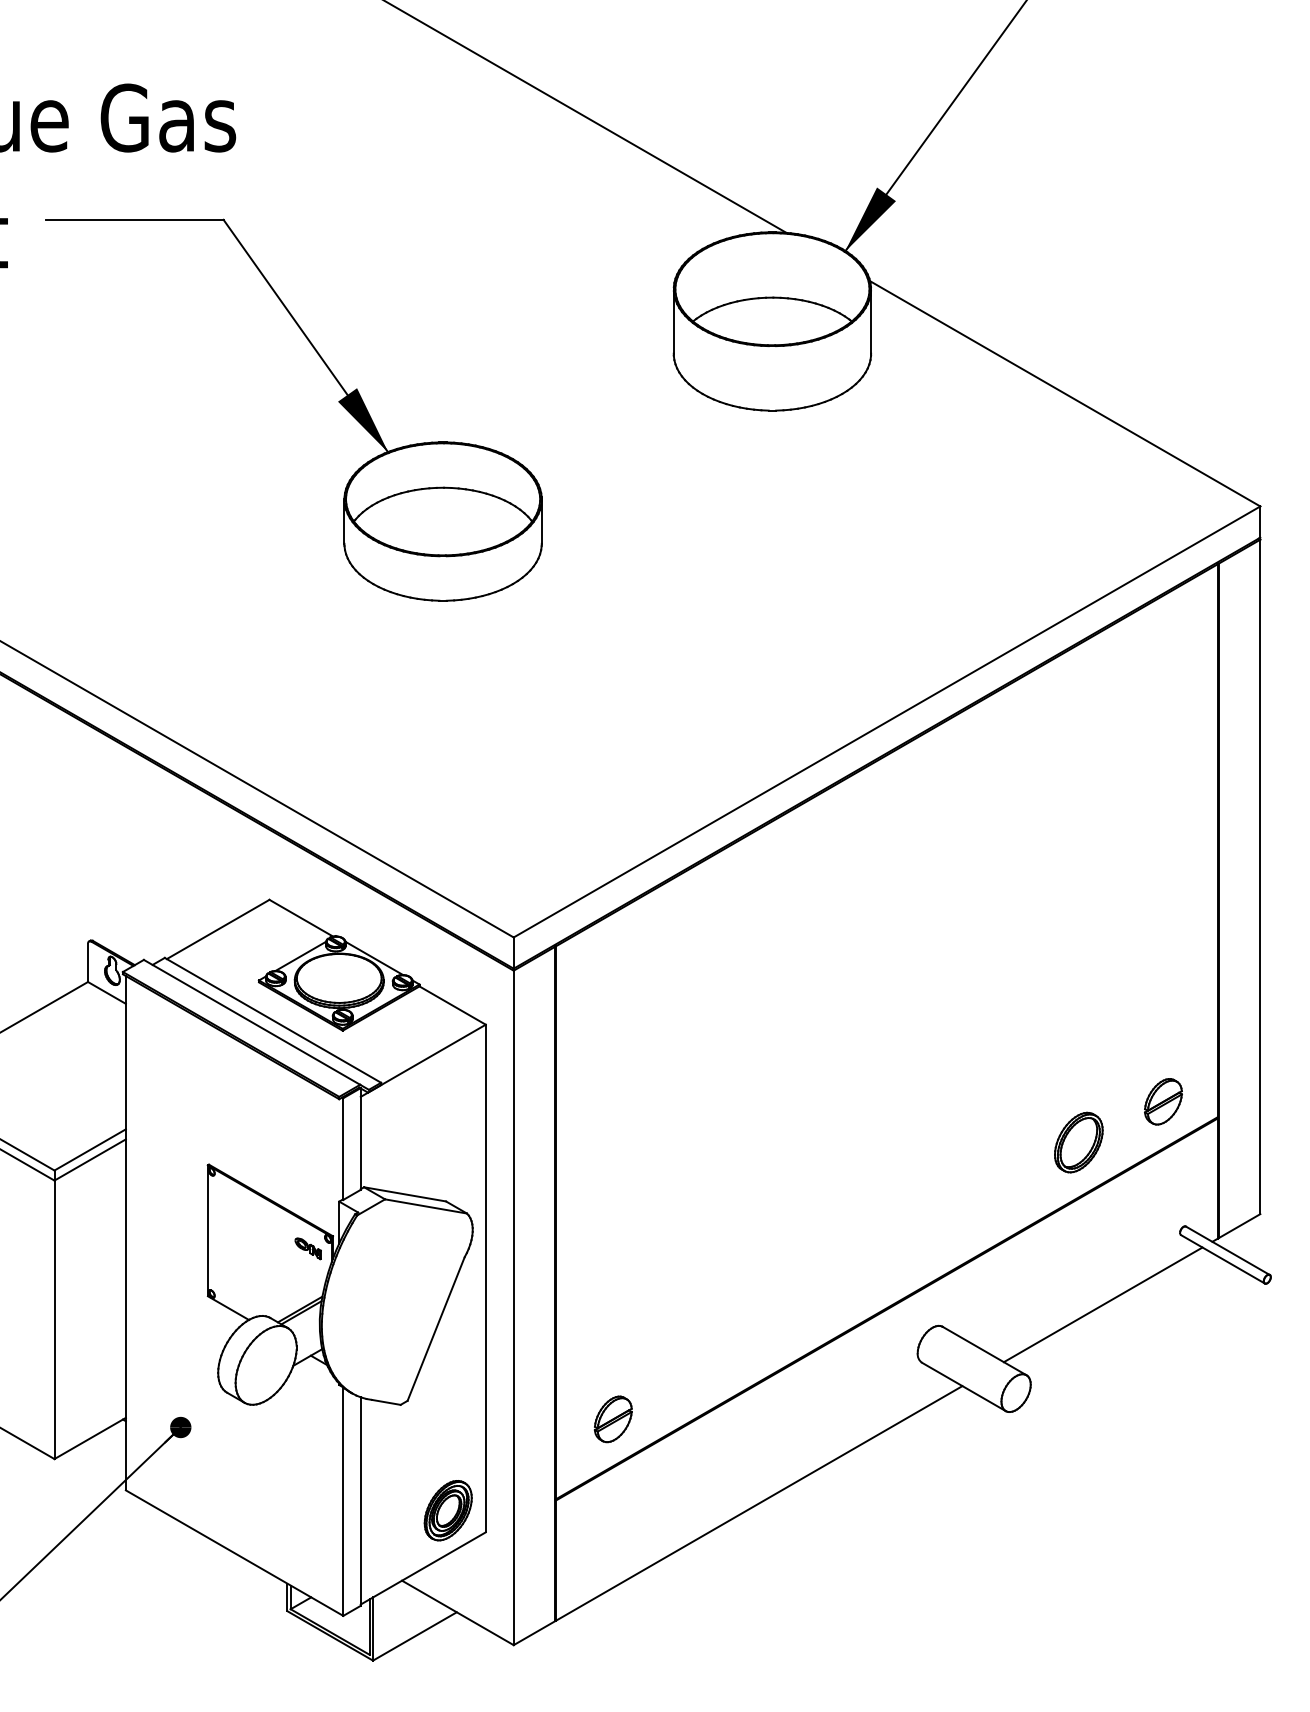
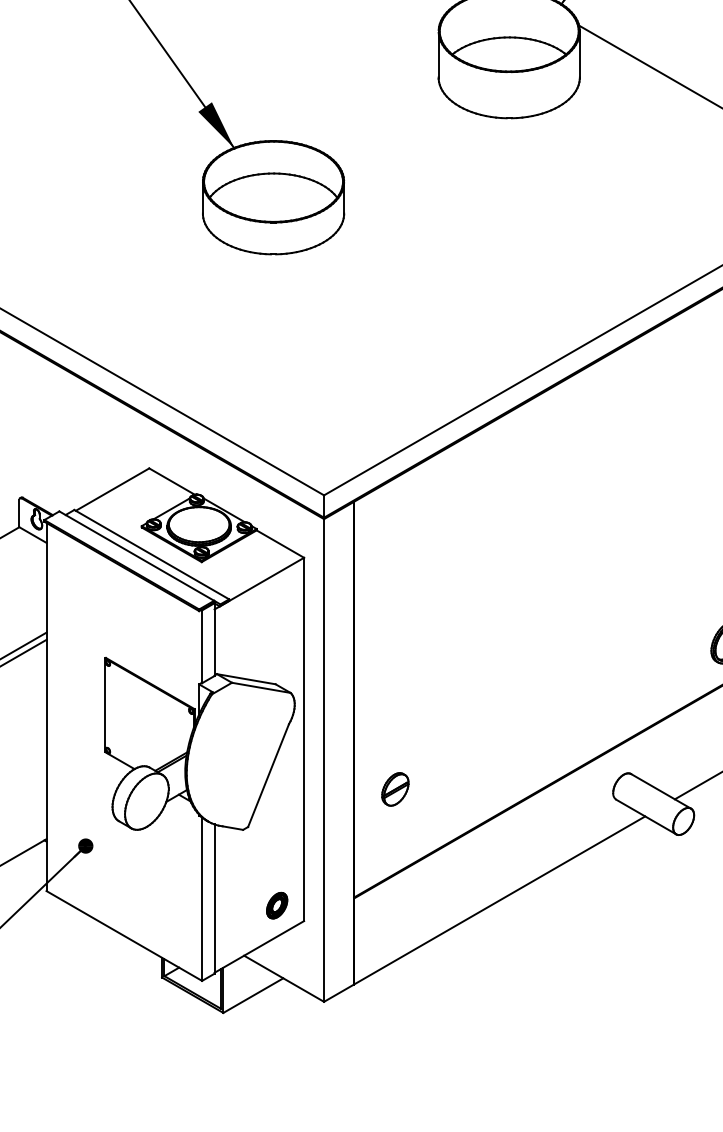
part: (307, 1248) -> (176, 717), removed
part: (613, 1419) -> (395, 789), moved
part: (447, 1510) -> (276, 905), size x0.6

